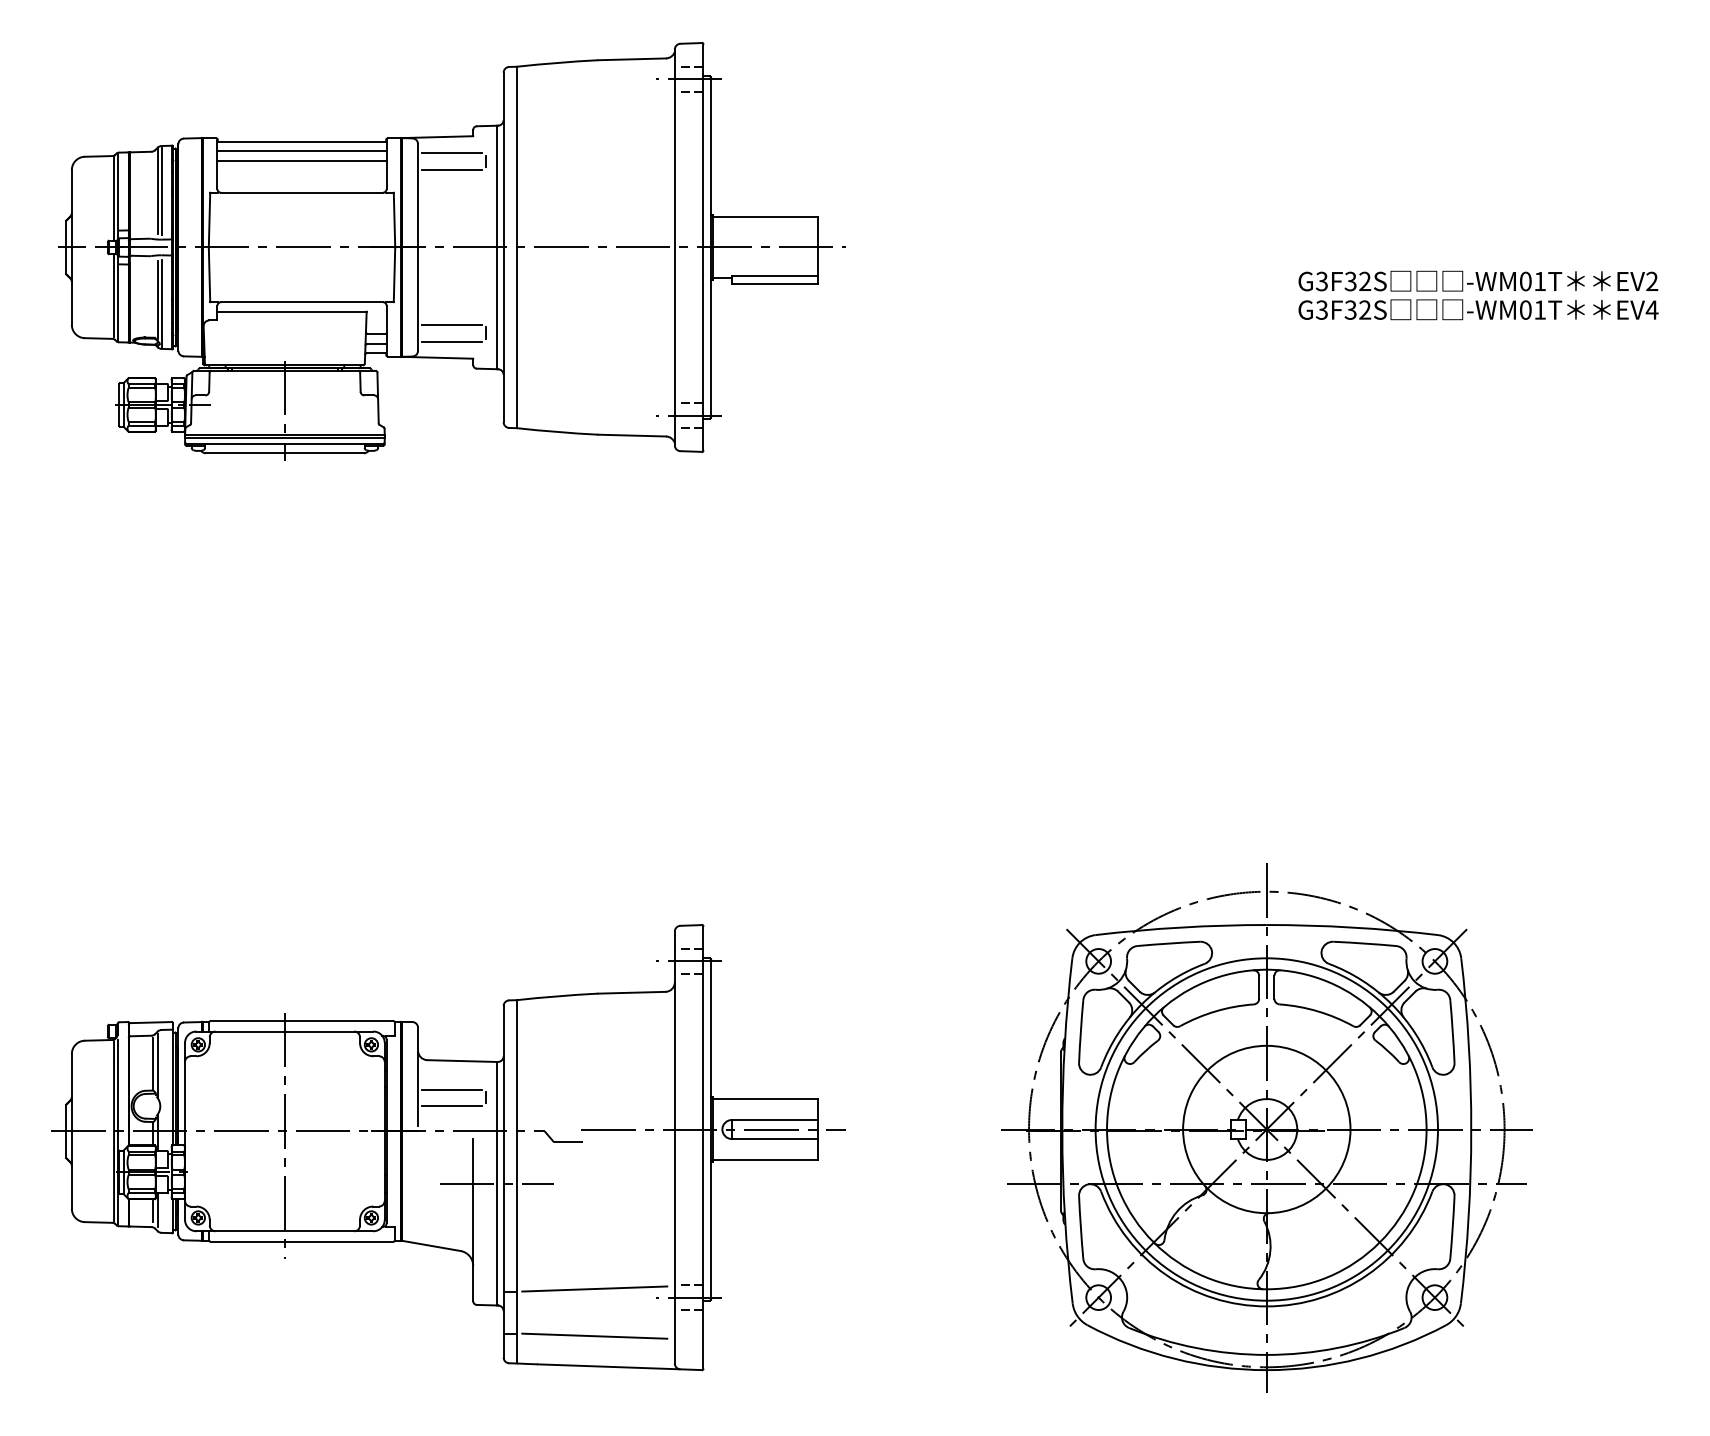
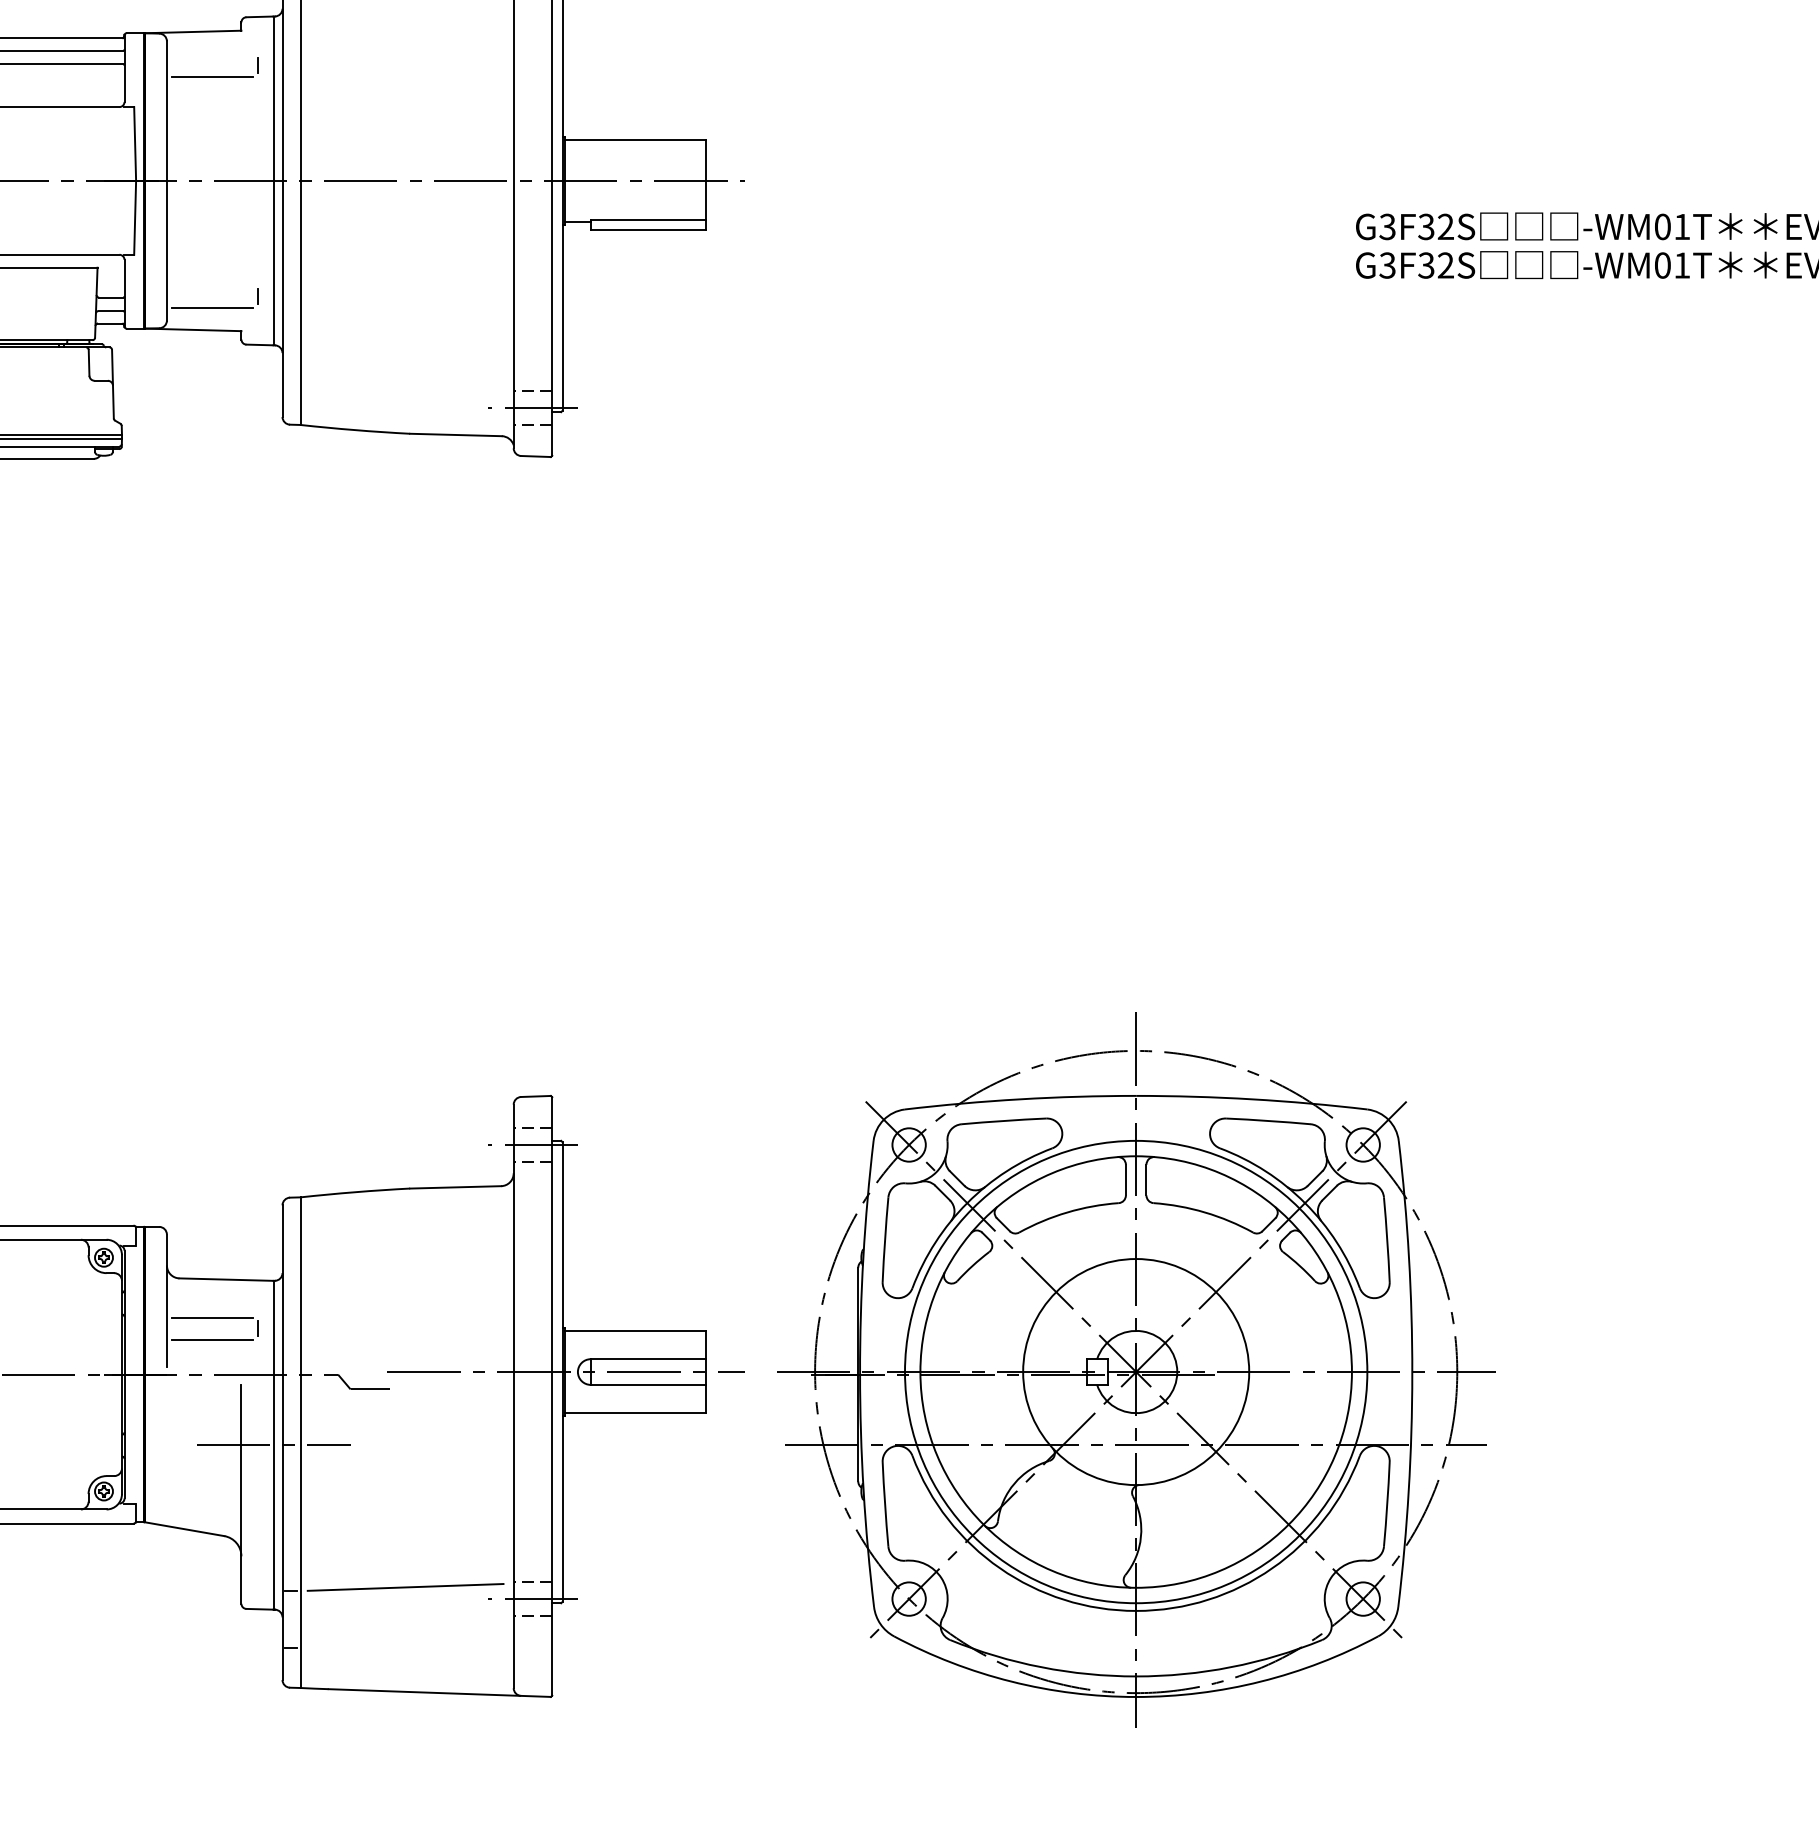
line: (451, 153) -> (212, 54), removed
line: (451, 324) -> (212, 284), removed
part: (1266, 1127) -> (1135, 1369), moved
line: (594, 1335) -> (405, 1650), removed

